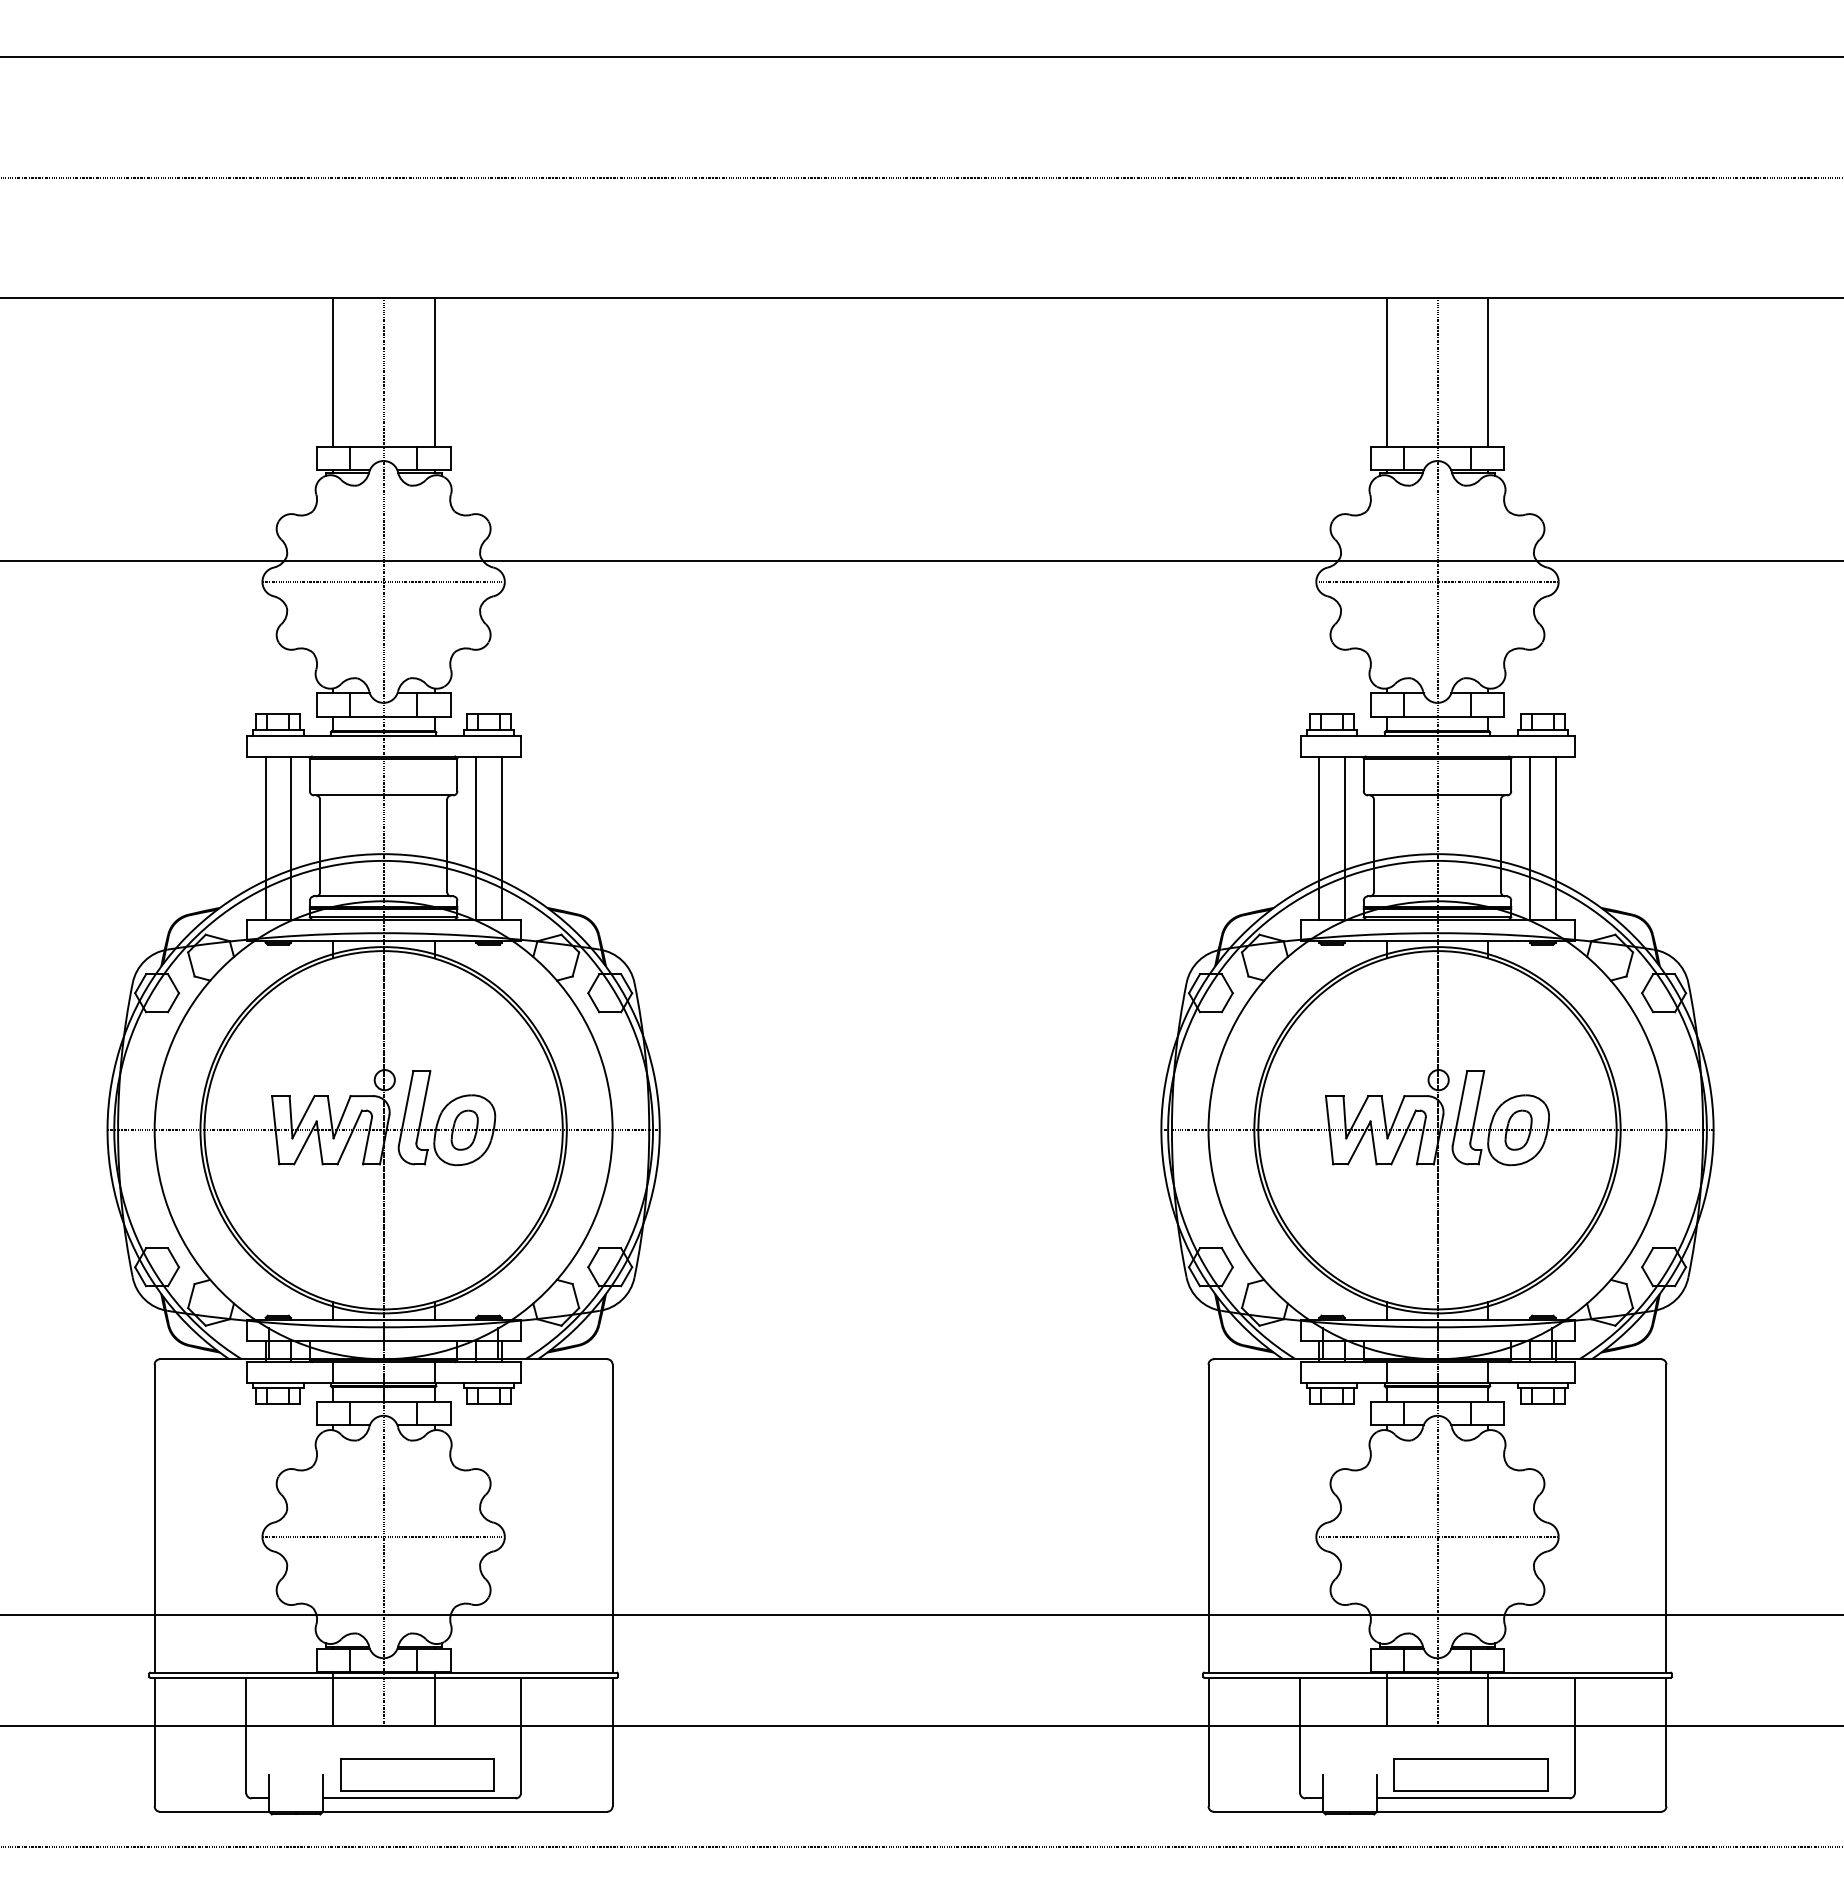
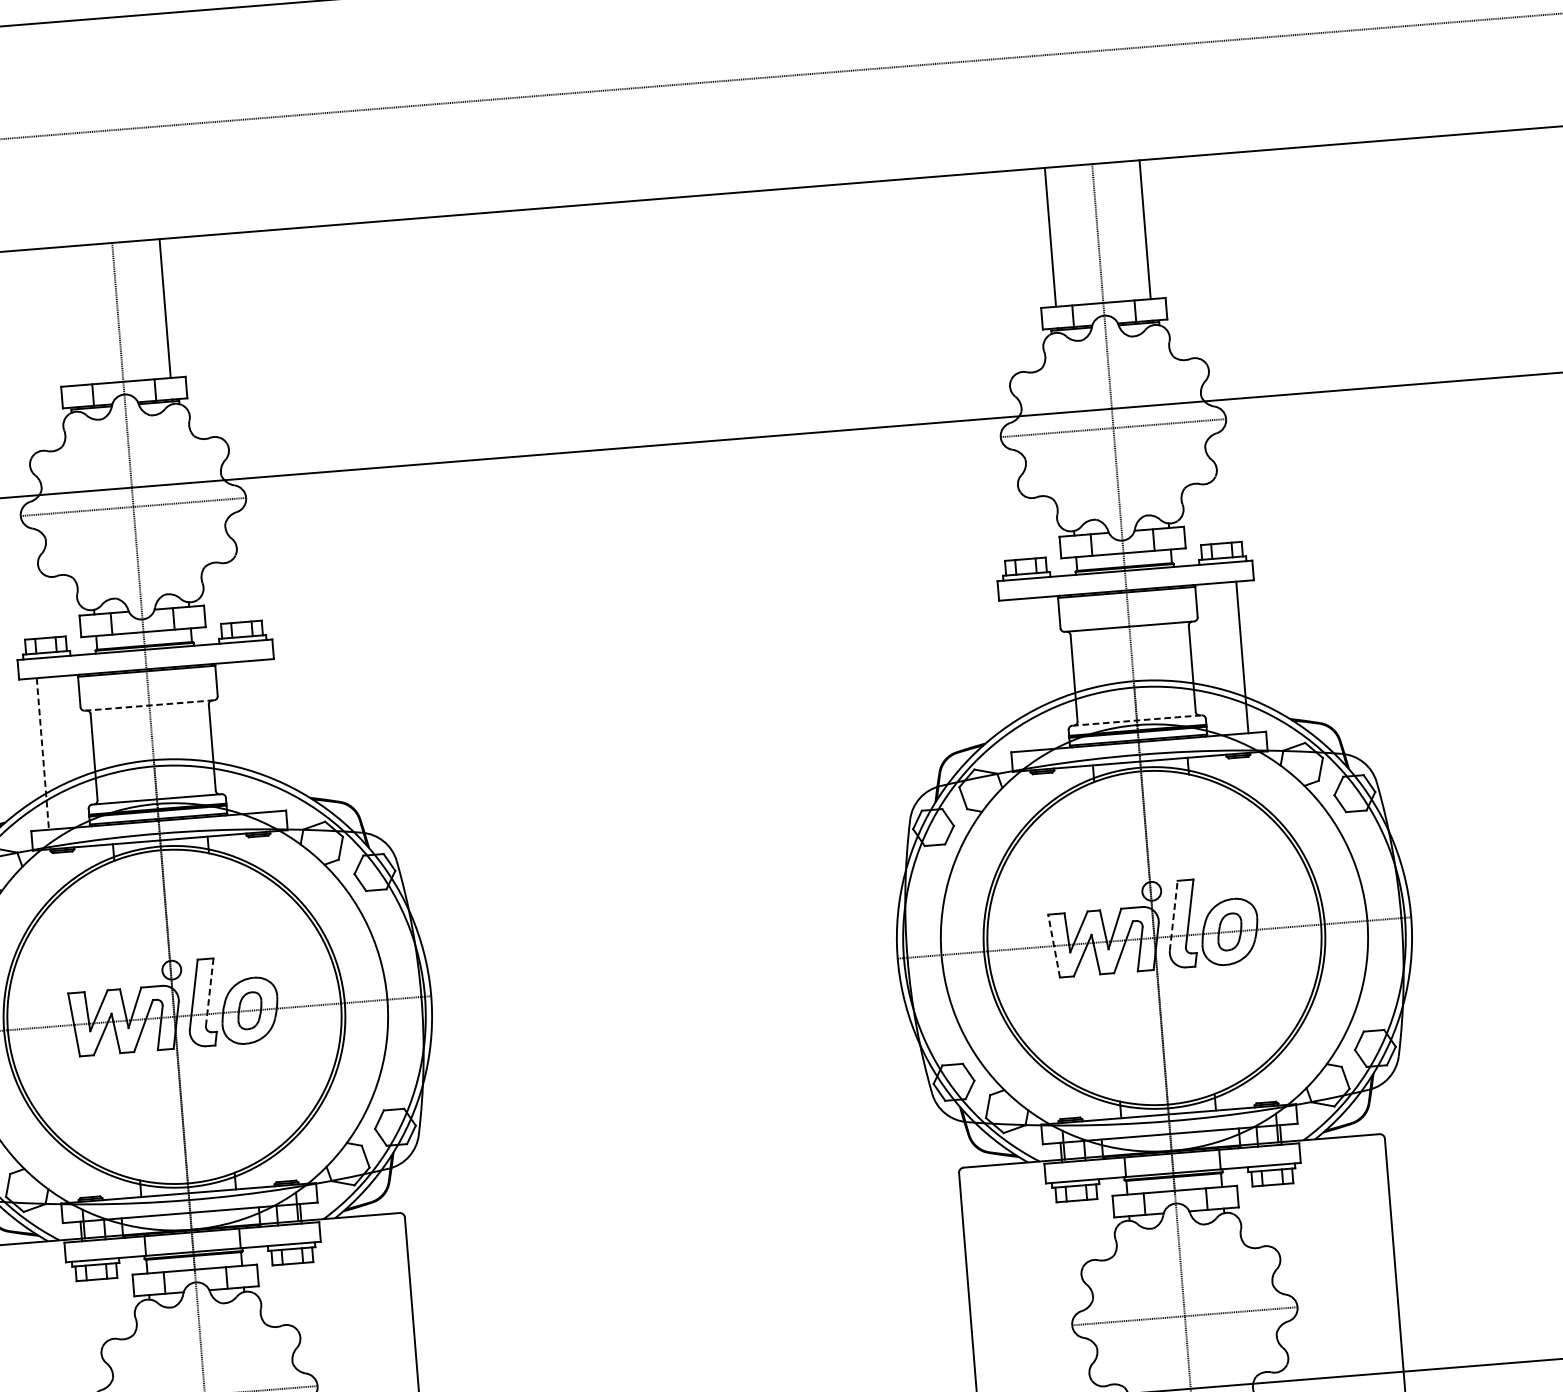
line: (332, 372) -> (70, 316), removed
line: (383, 795) -> (149, 705), solid -> dashed
line: (290, 837) -> (65, 751), removed
line: (476, 837) -> (238, 737), removed
line: (501, 837) -> (262, 735), removed
line: (1319, 837) -> (1022, 674), removed
line: (1344, 837) -> (1046, 672), removed
line: (1530, 837) -> (1219, 658), removed
line: (265, 838) -> (42, 754), solid -> dashed
line: (1437, 896) -> (1136, 720), solid -> dashed
line: (423, 1107) -> (209, 992), solid -> dashed
line: (1460, 1108) -> (1174, 916), solid -> dashed
line: (1329, 1129) -> (1053, 945), solid -> dashed

